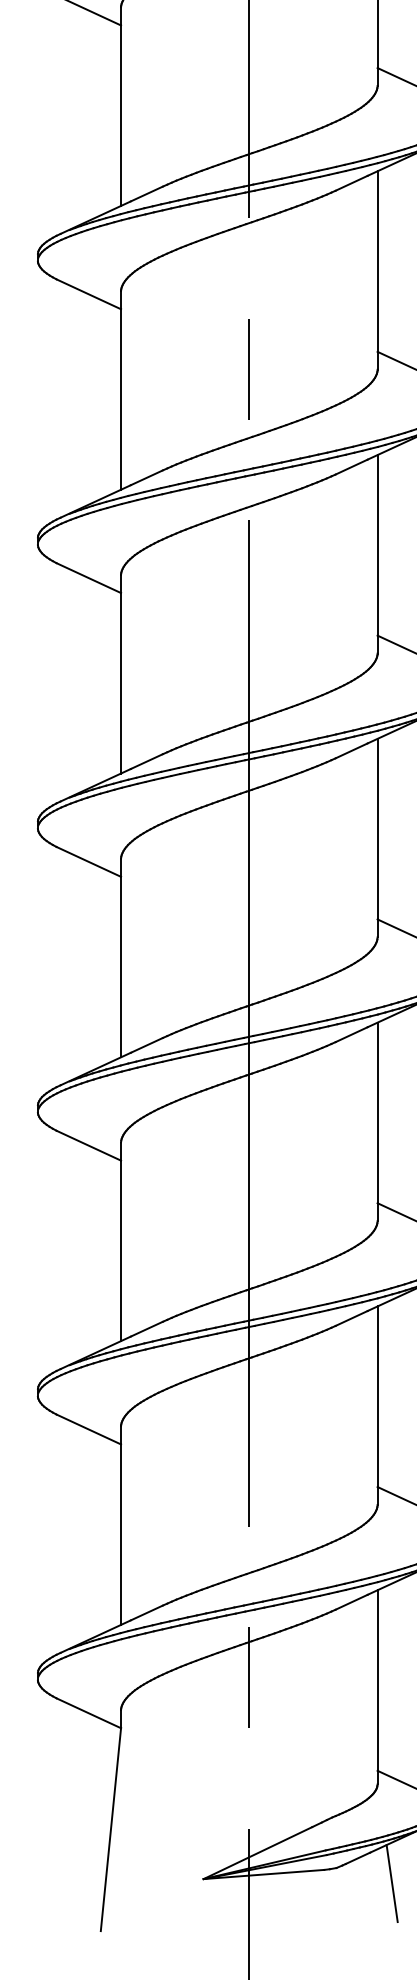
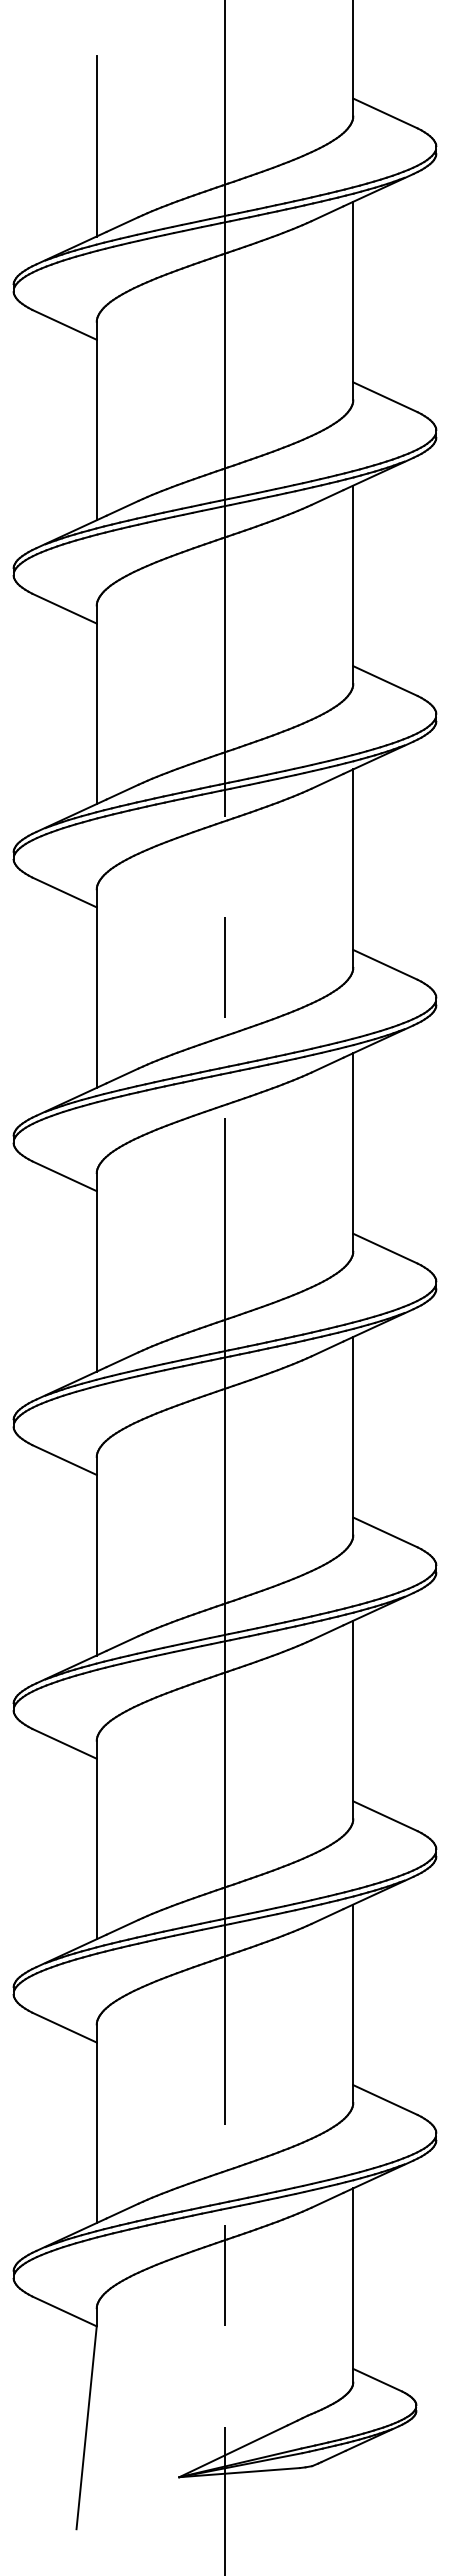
line: (391, 1883) -> (367, 2481), removed

